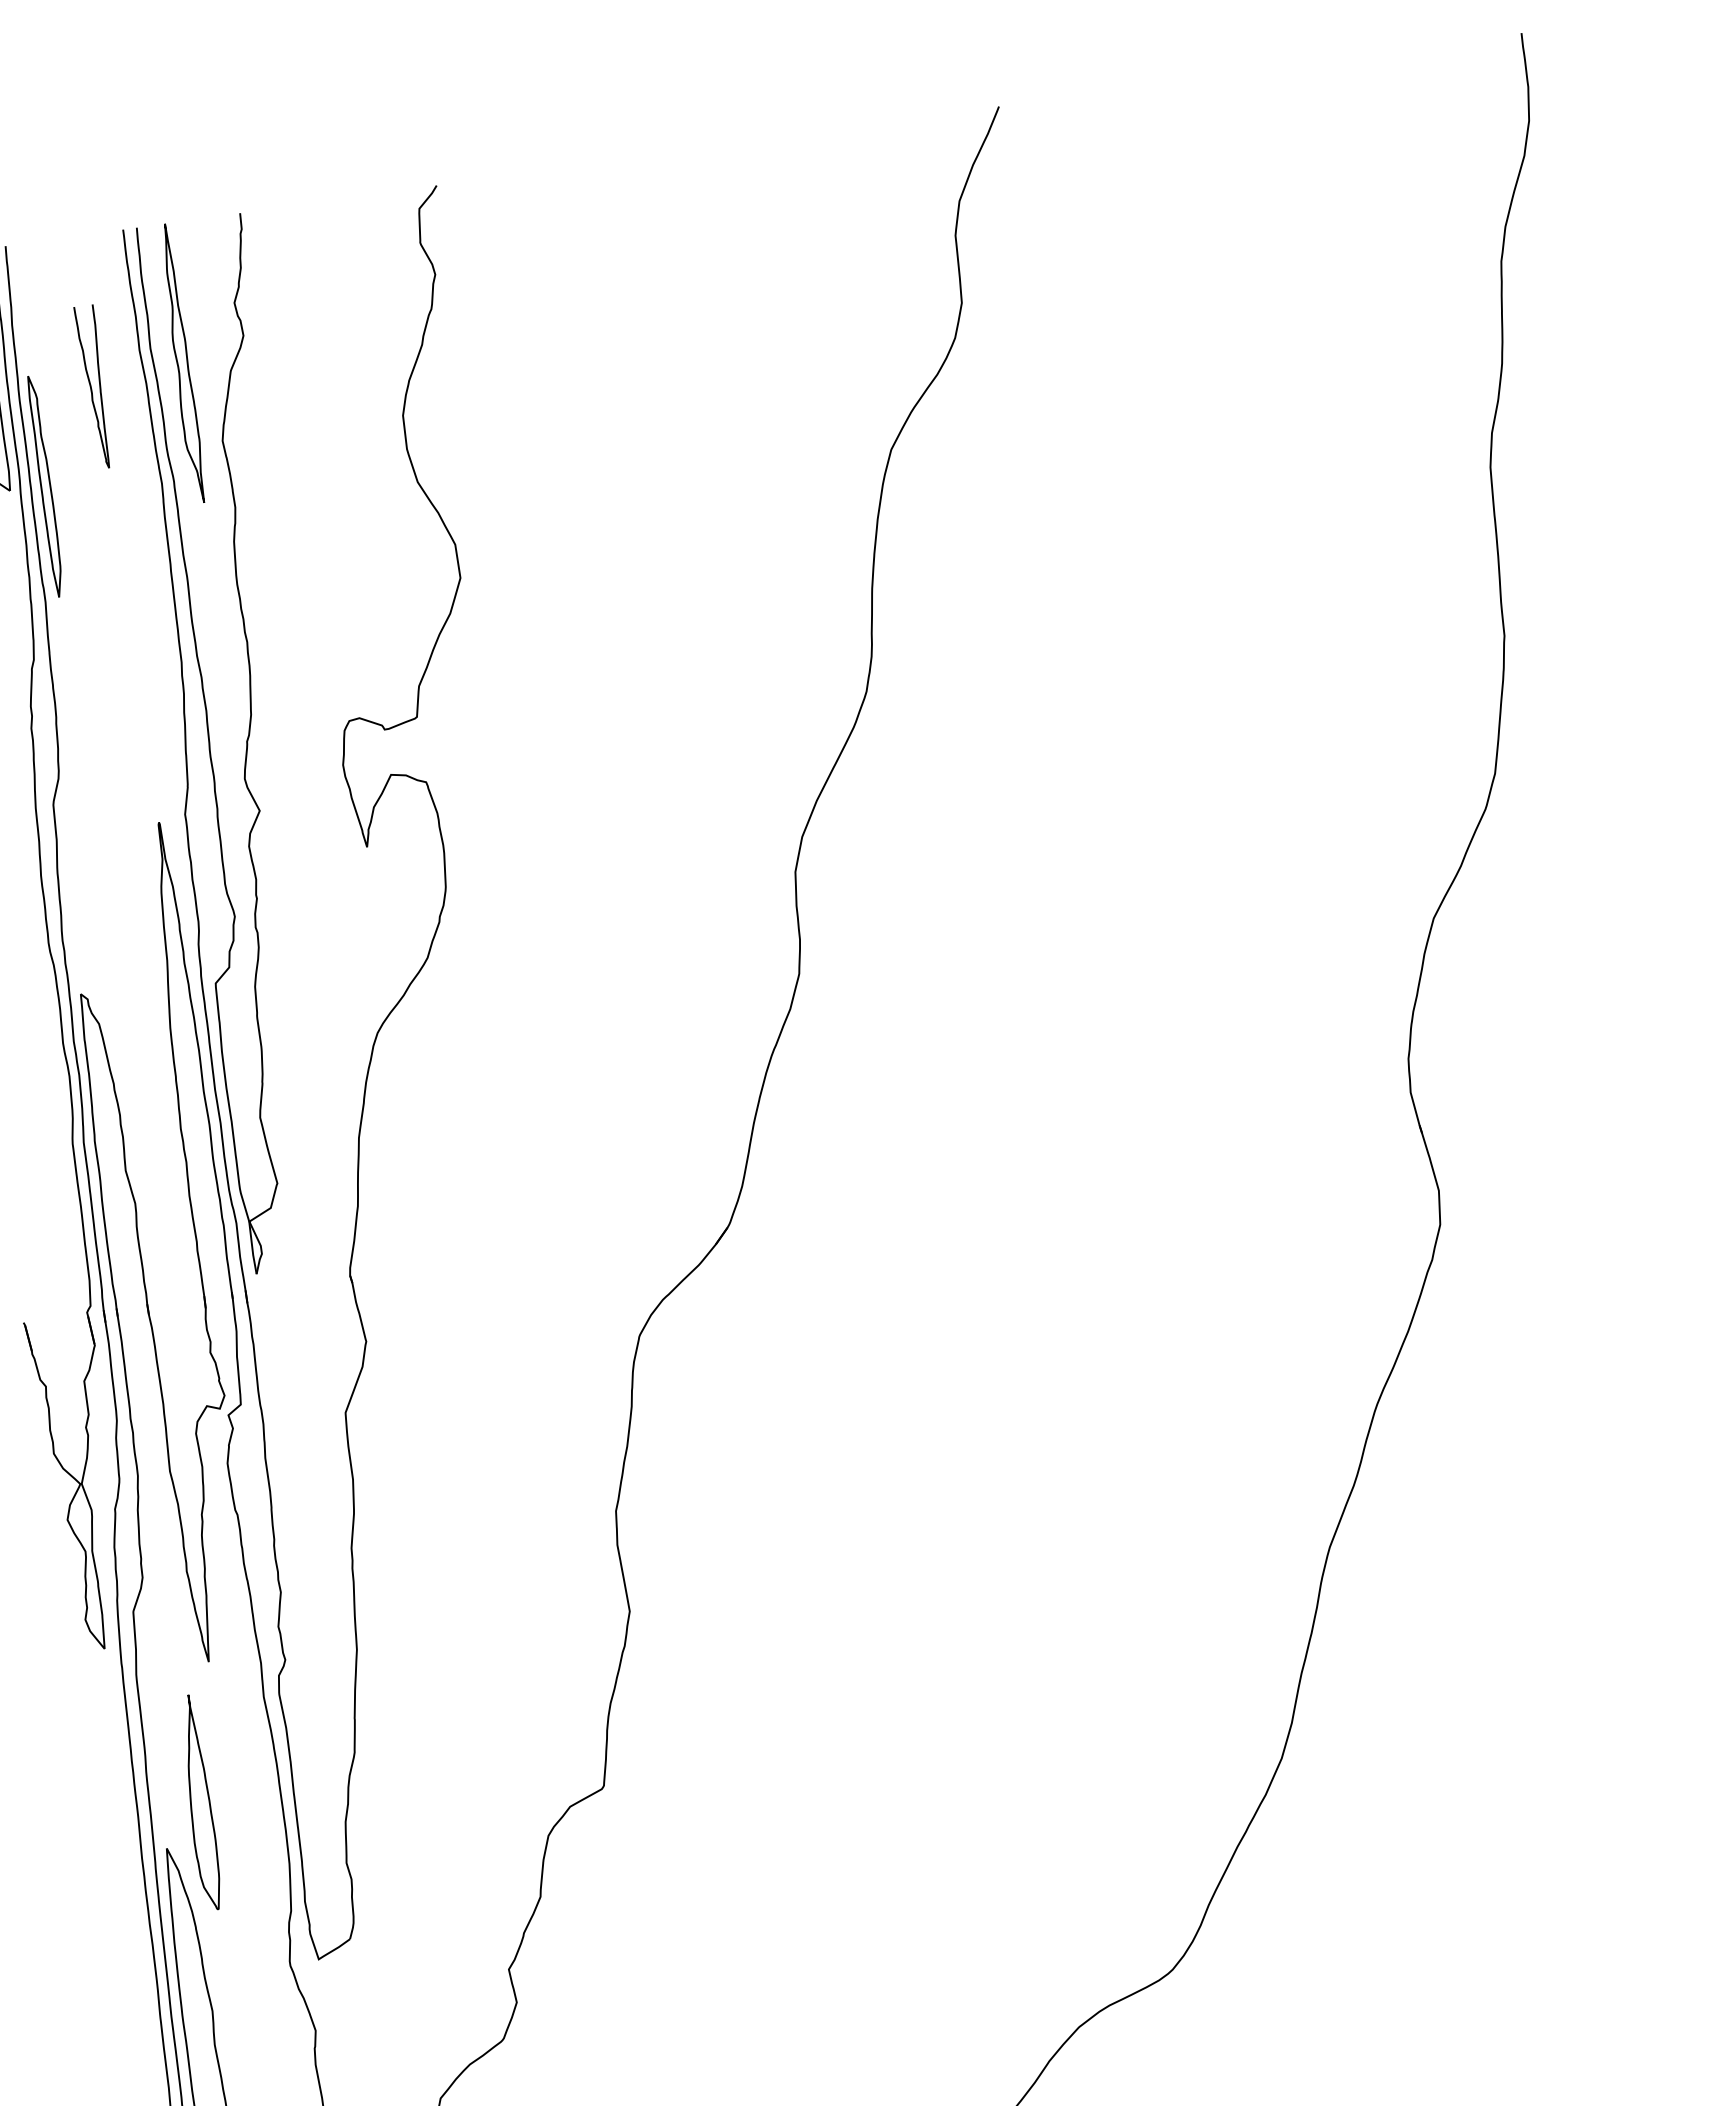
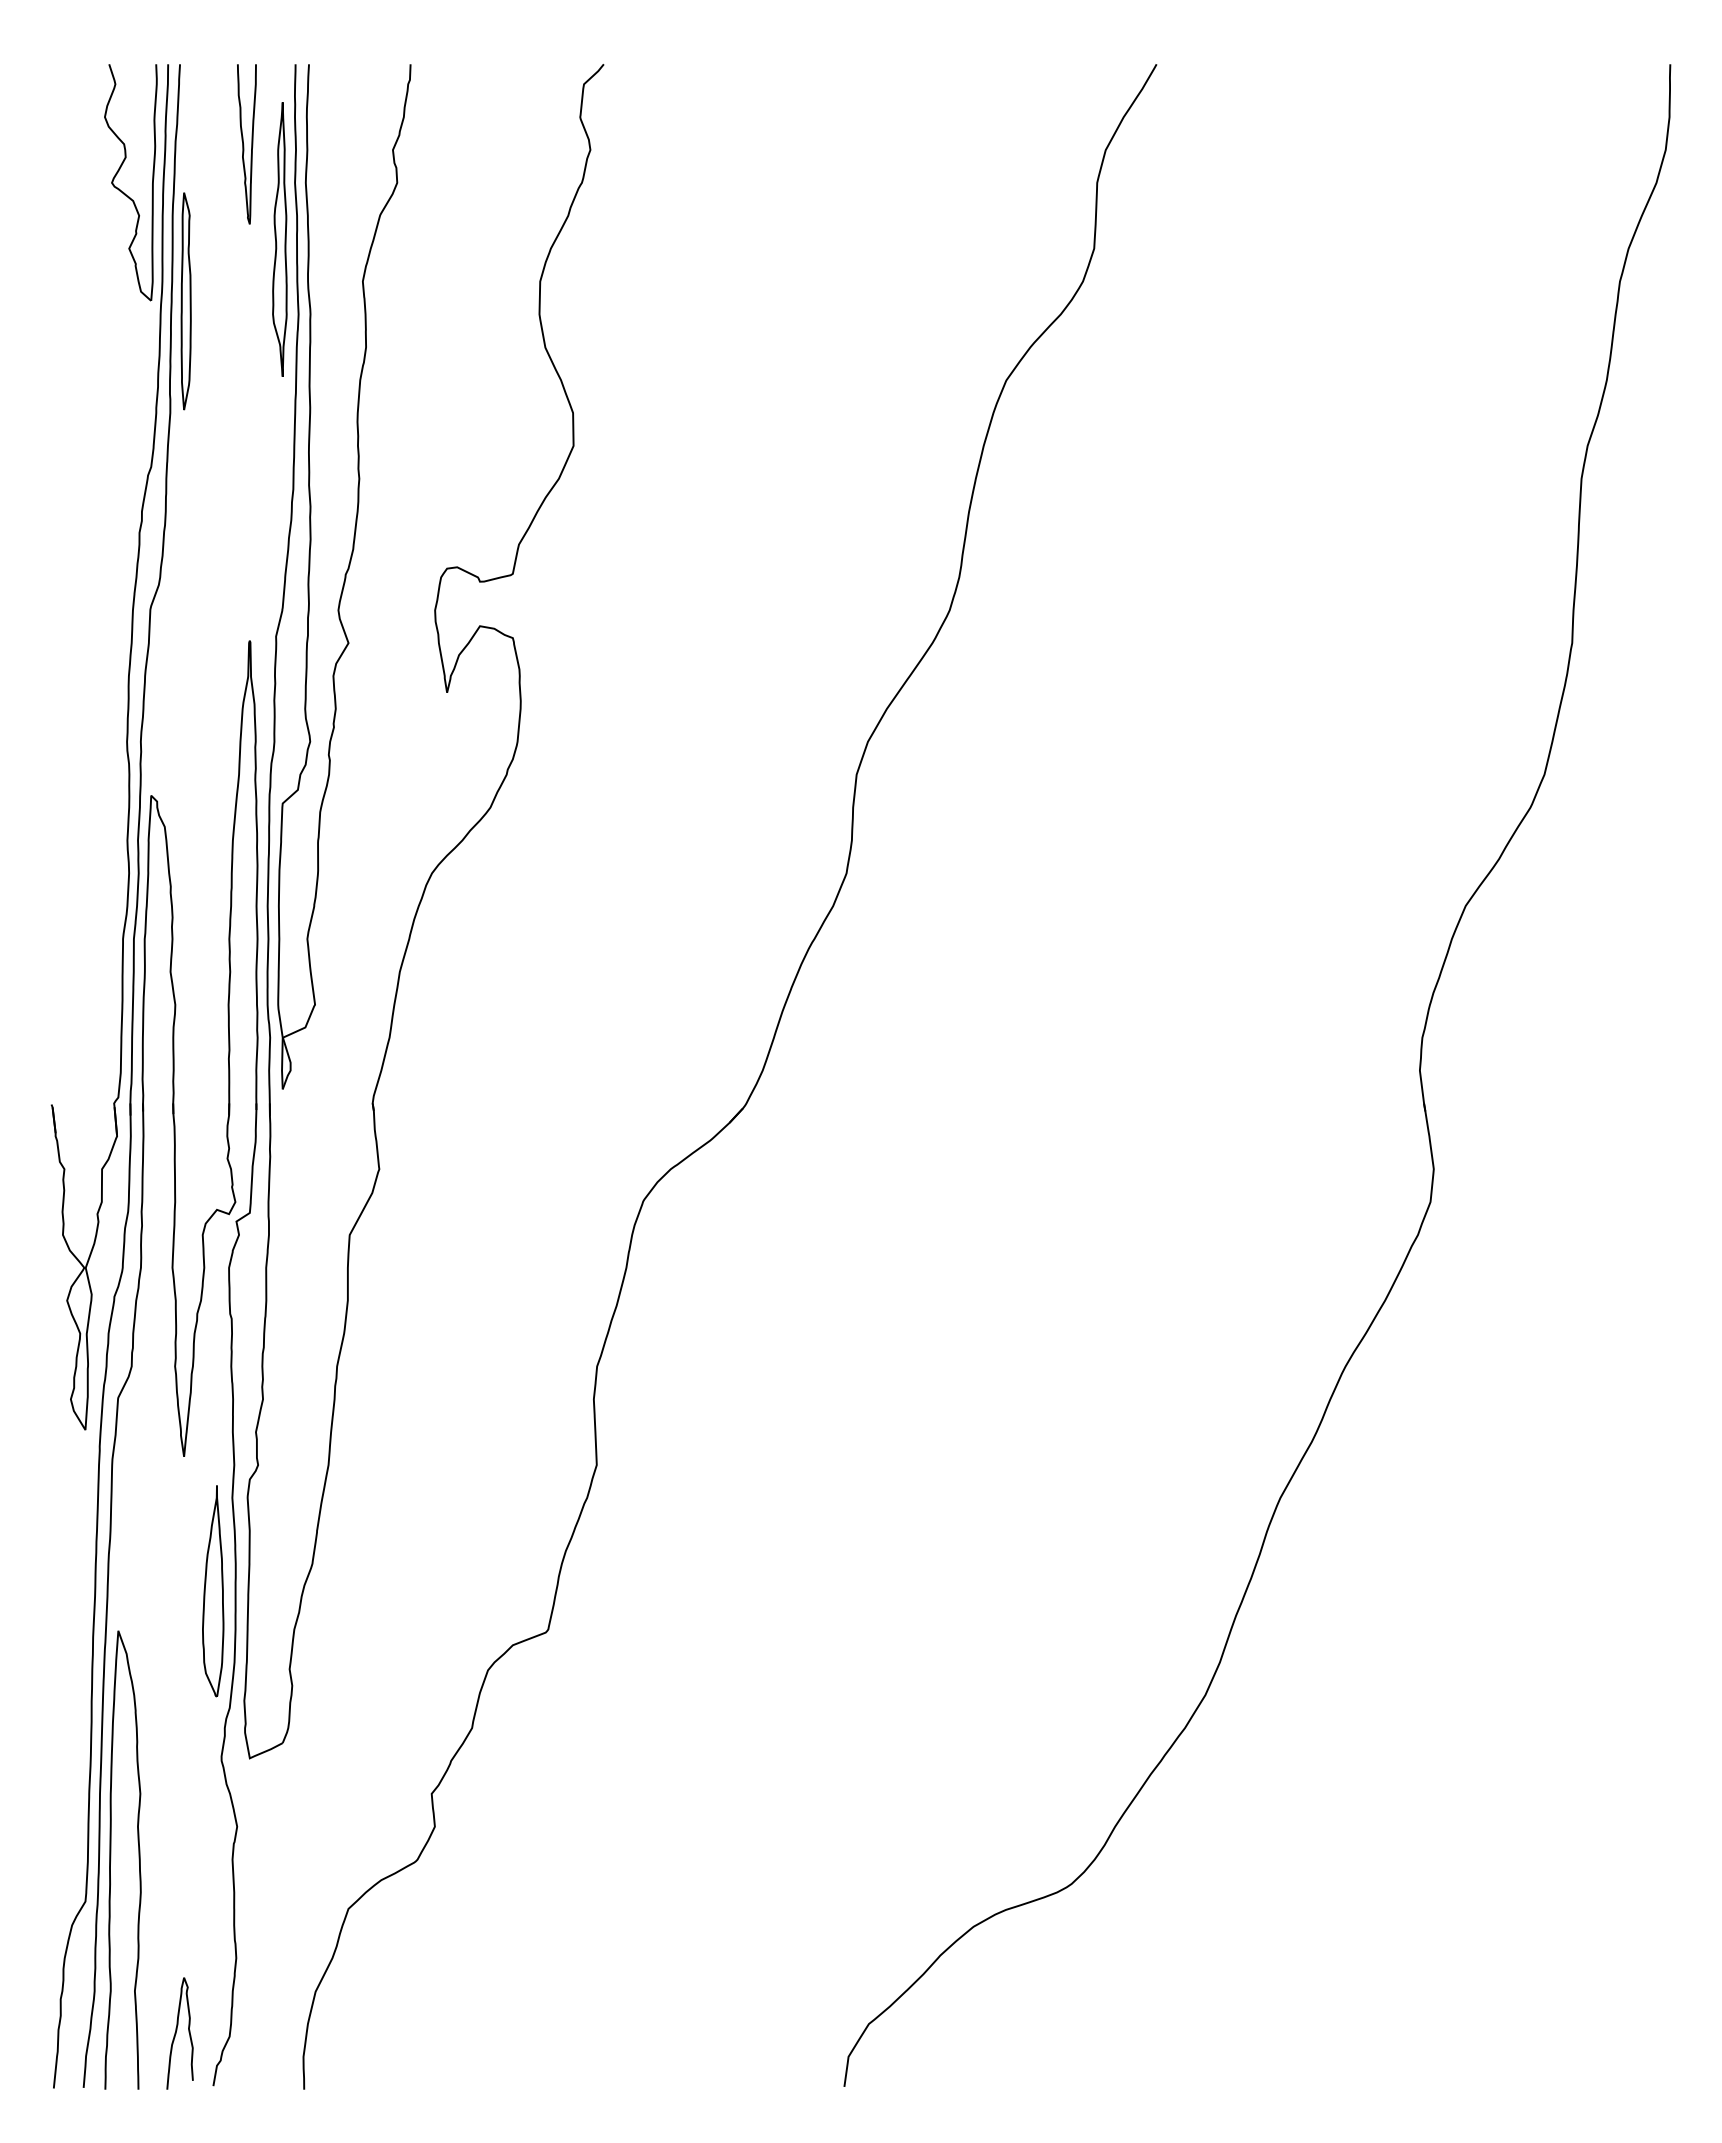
part: (181, 363) -> (279, 239), moved
curve: (92, 388) -> (244, 145), moved
part: (199, 1803) -> (213, 1591), moved

